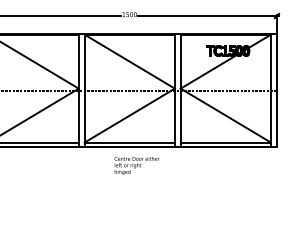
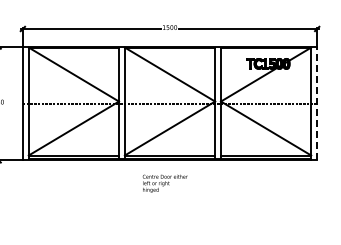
line: (277, 90) -> (317, 103), solid -> dashed
text: (136, 165) -> (164, 183), moved

